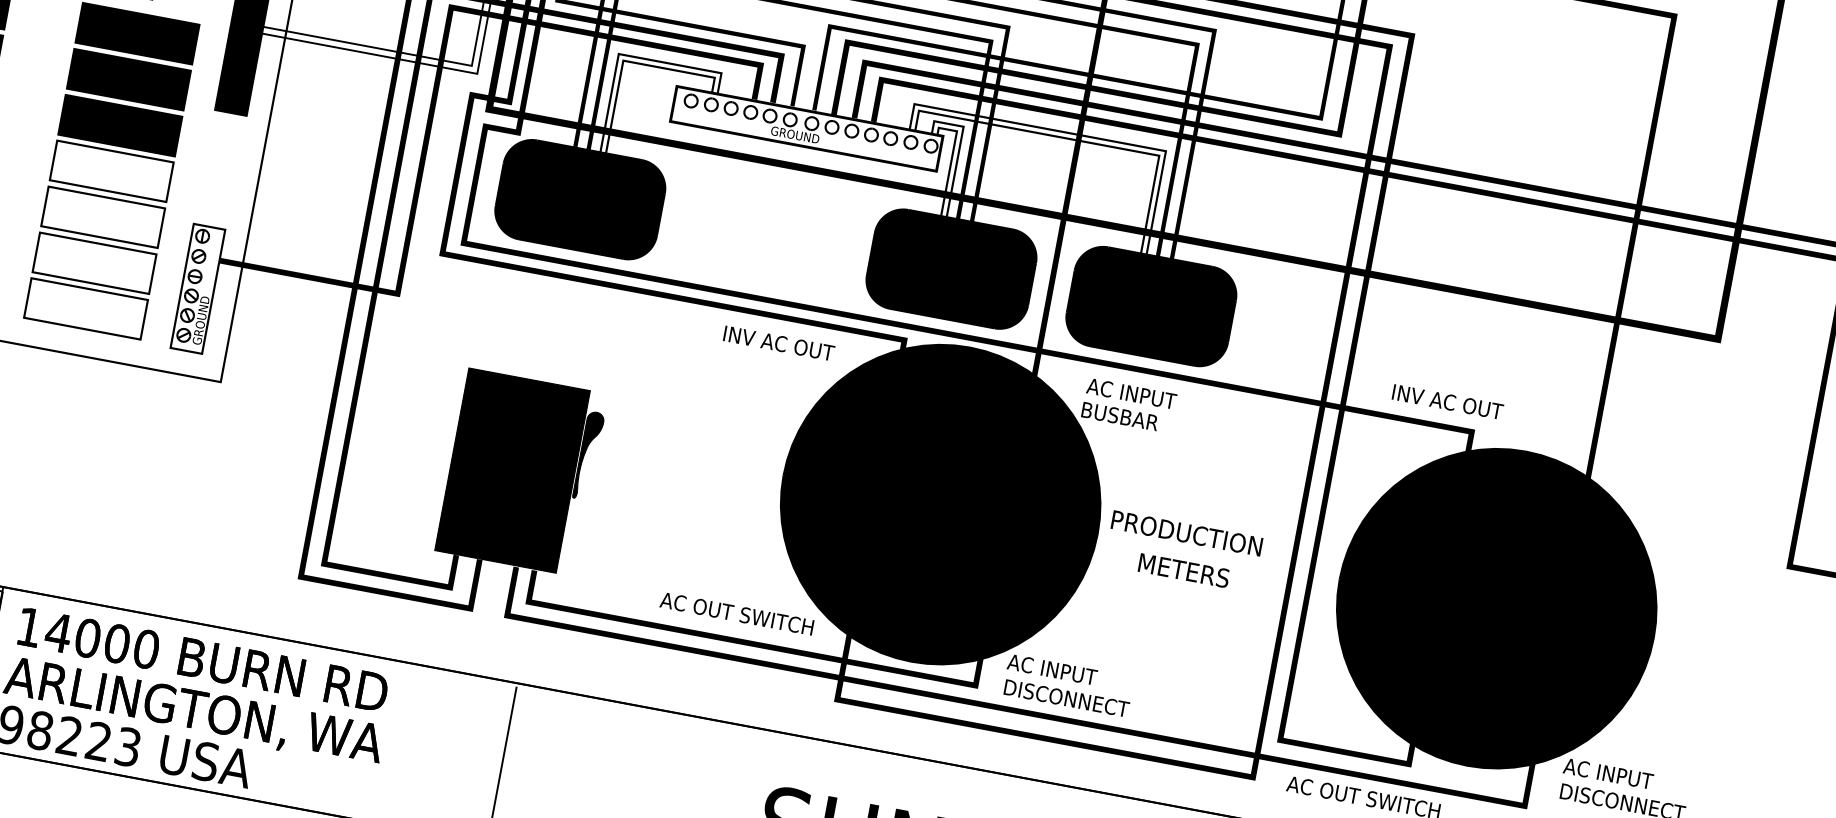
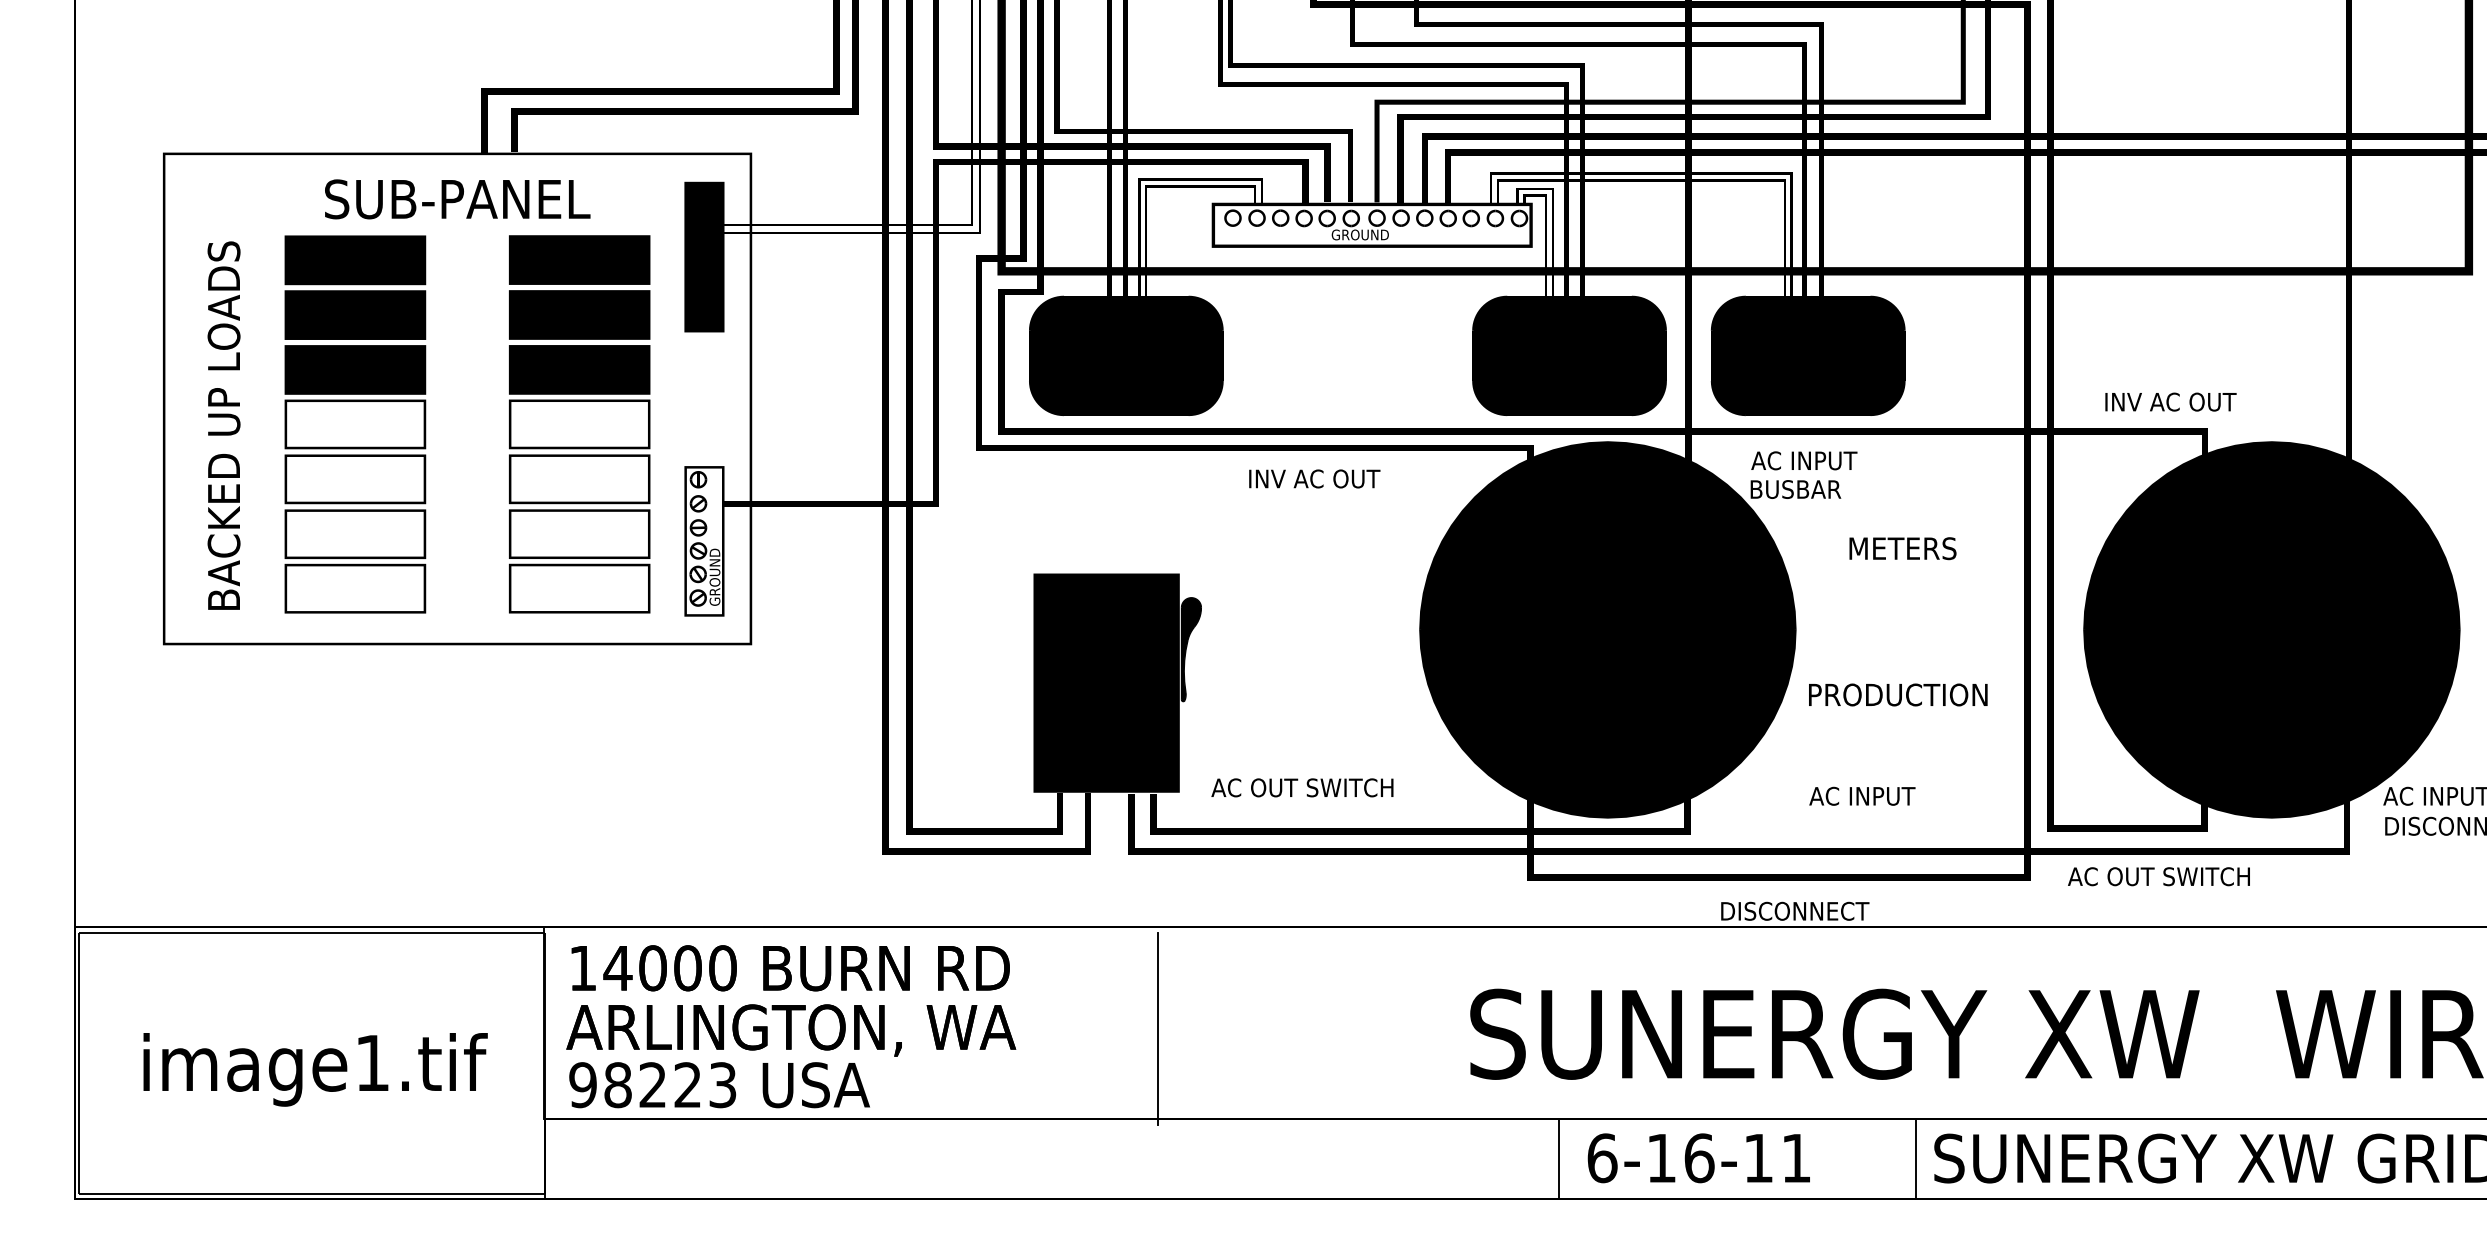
text: (778, 343) -> (1314, 478), moved
text: (1187, 533) -> (1898, 694), moved
text: (1183, 570) -> (1902, 548), moved
text: (737, 613) -> (1302, 787), moved
text: (1052, 669) -> (1862, 795), moved
text: (1067, 697) -> (1795, 910), moved

